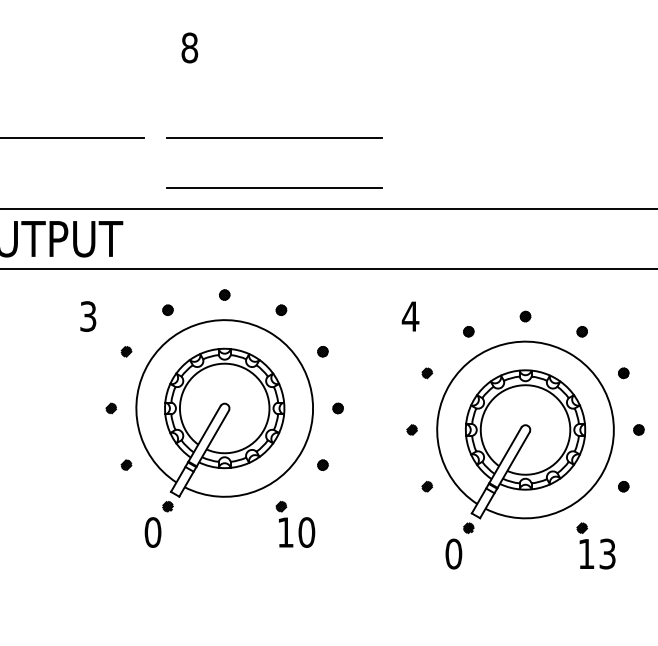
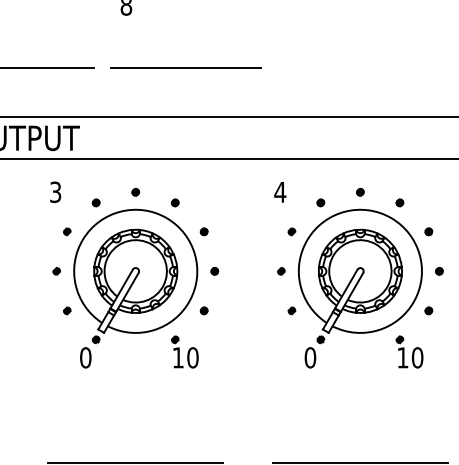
line: (274, 187) -> (185, 102), removed
part: (224, 418) -> (135, 278), moved
text: (607, 553) -> (417, 357), 13 -> 10

